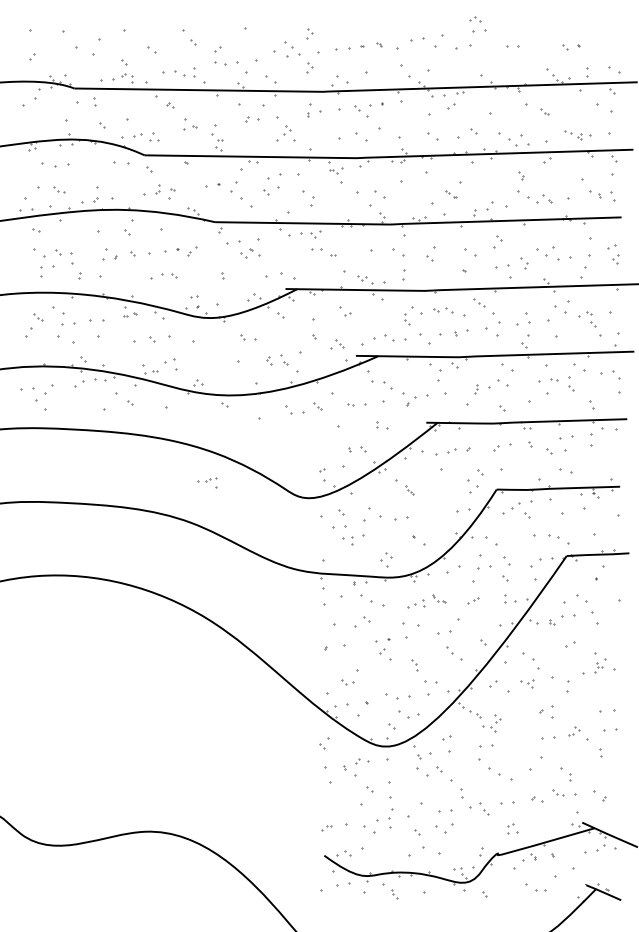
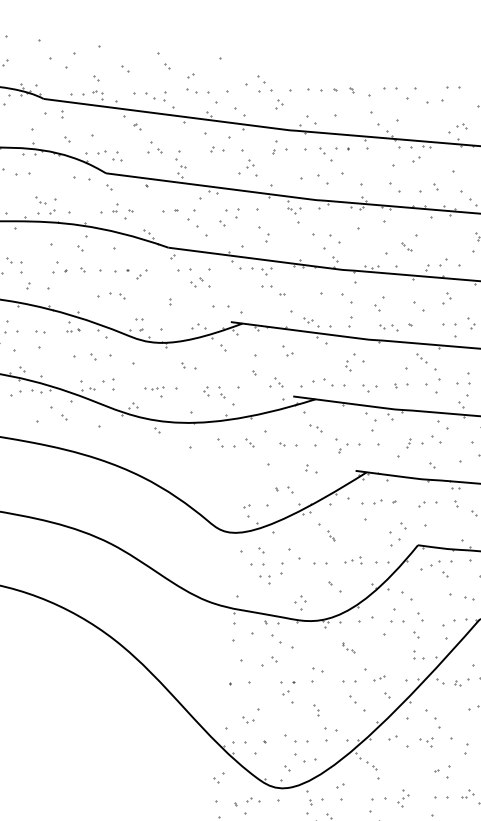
part: (475, 19) -> (462, 126), moved
part: (309, 33) -> (283, 70), removed
part: (279, 180) -> (237, 213), size x0.62
part: (59, 189) -> (41, 200), moved
part: (443, 310) -> (389, 327), moved
part: (97, 320) -> (40, 332), size x0.62
part: (430, 339) -> (369, 388), size x0.62
part: (381, 385) -> (315, 428), size x0.62
part: (207, 482) -> (153, 391), moved
part: (363, 527) -> (281, 567), size x0.62
part: (473, 600) -> (379, 678), moved
part: (416, 603) -> (353, 559), moved
part: (410, 624) -> (317, 669), size x0.62
part: (495, 723) -> (402, 799), moved

